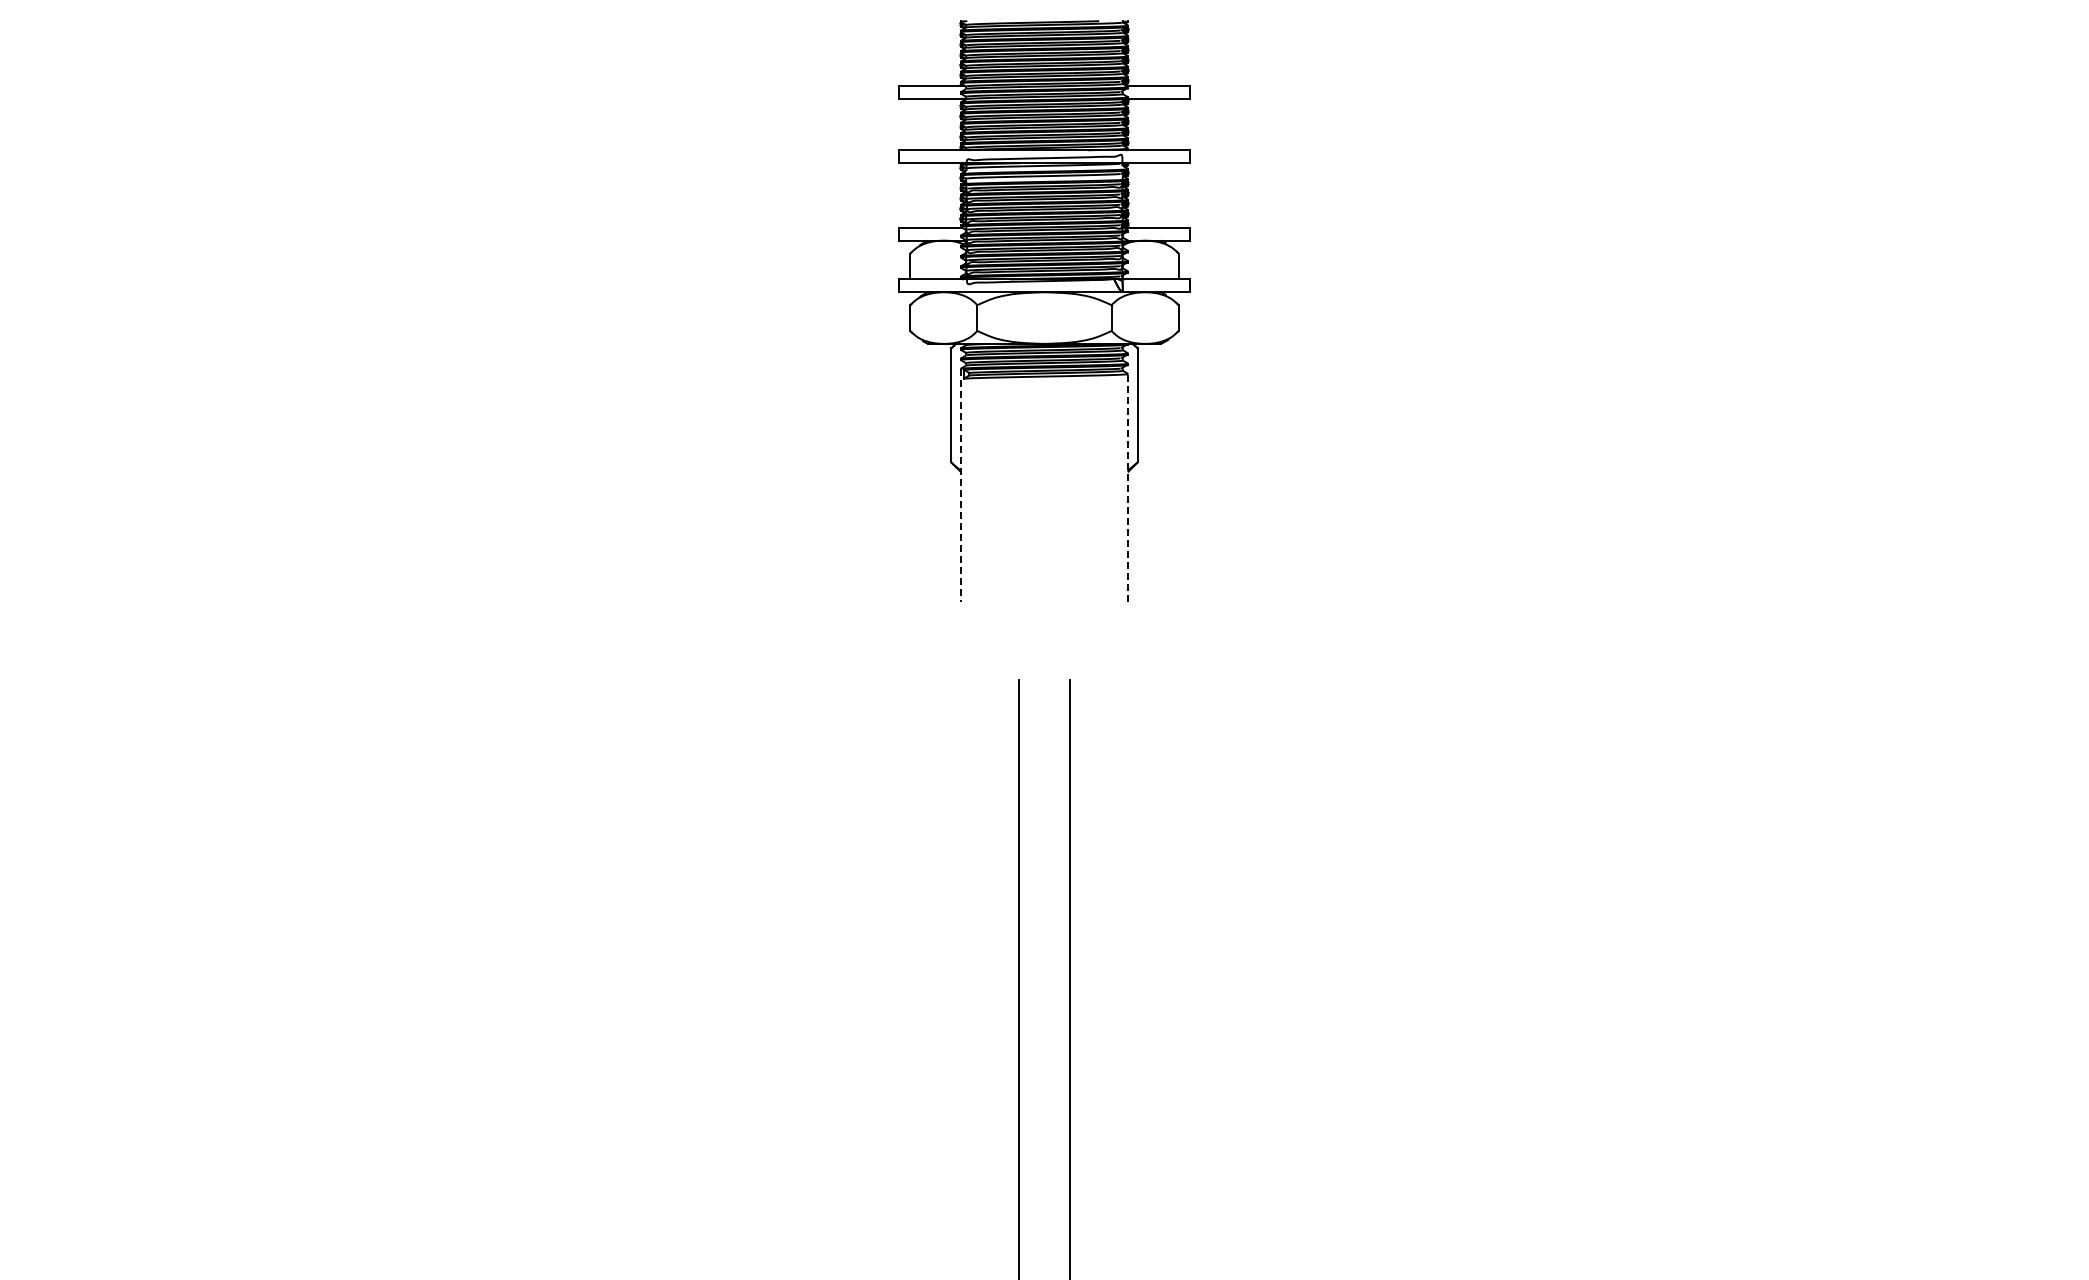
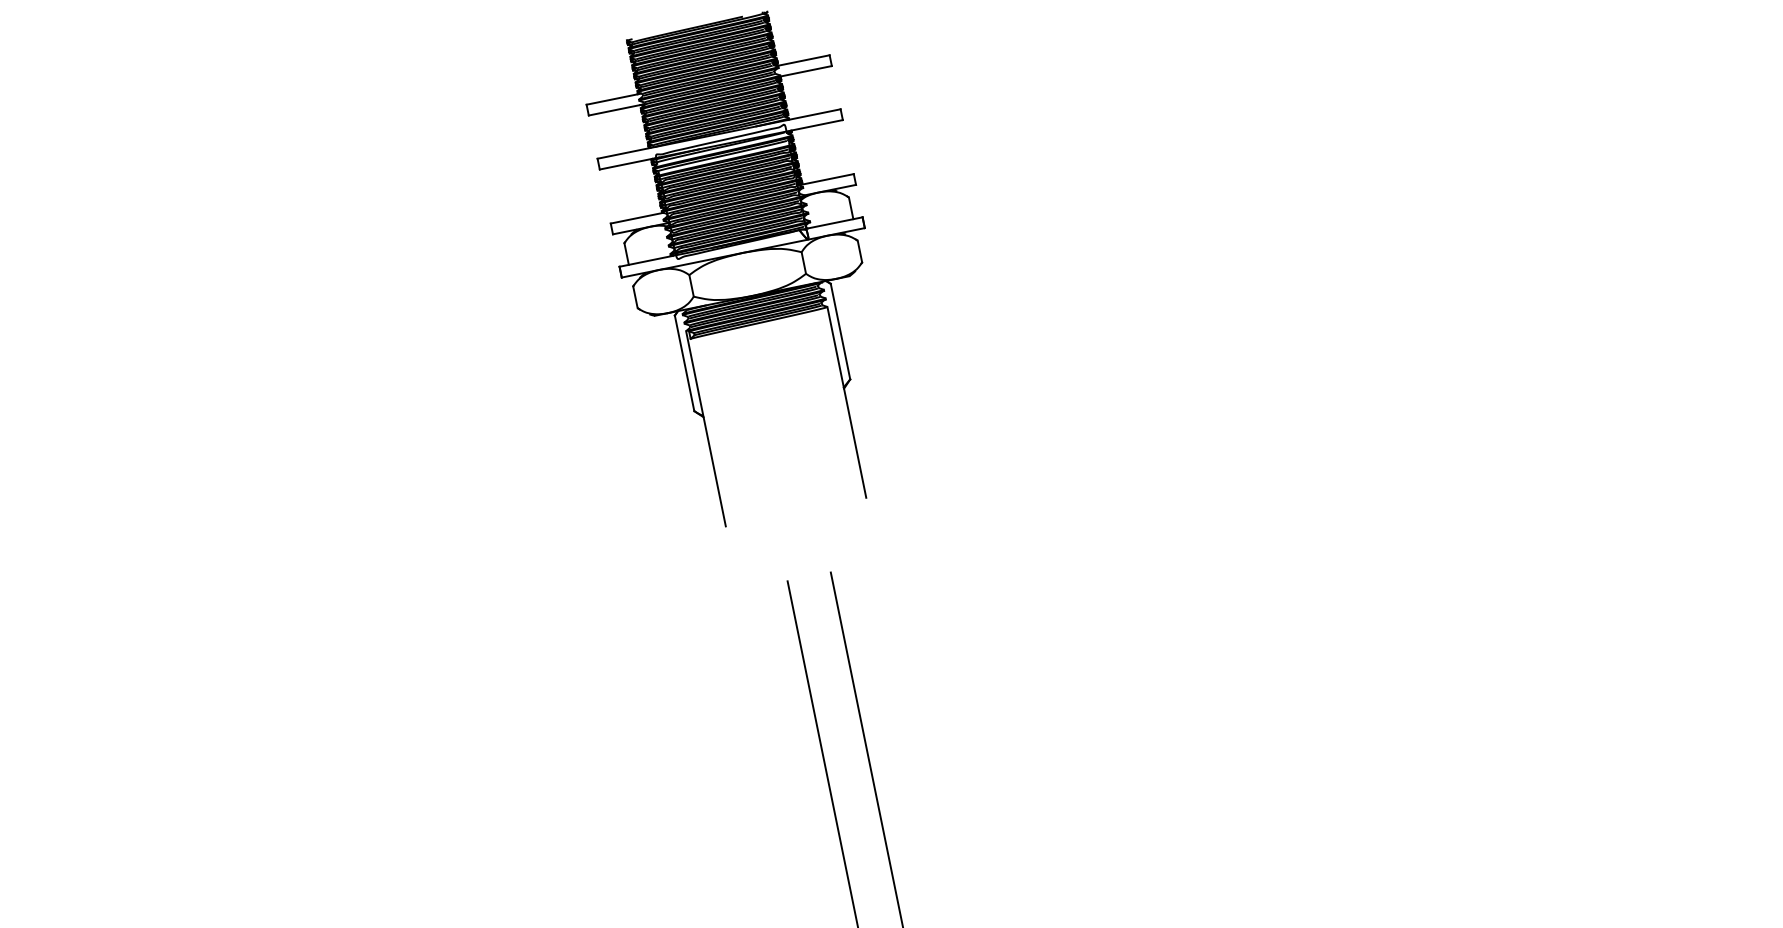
line: (960, 485) -> (705, 428), dashed -> solid
line: (1128, 487) -> (846, 401), dashed -> solid

